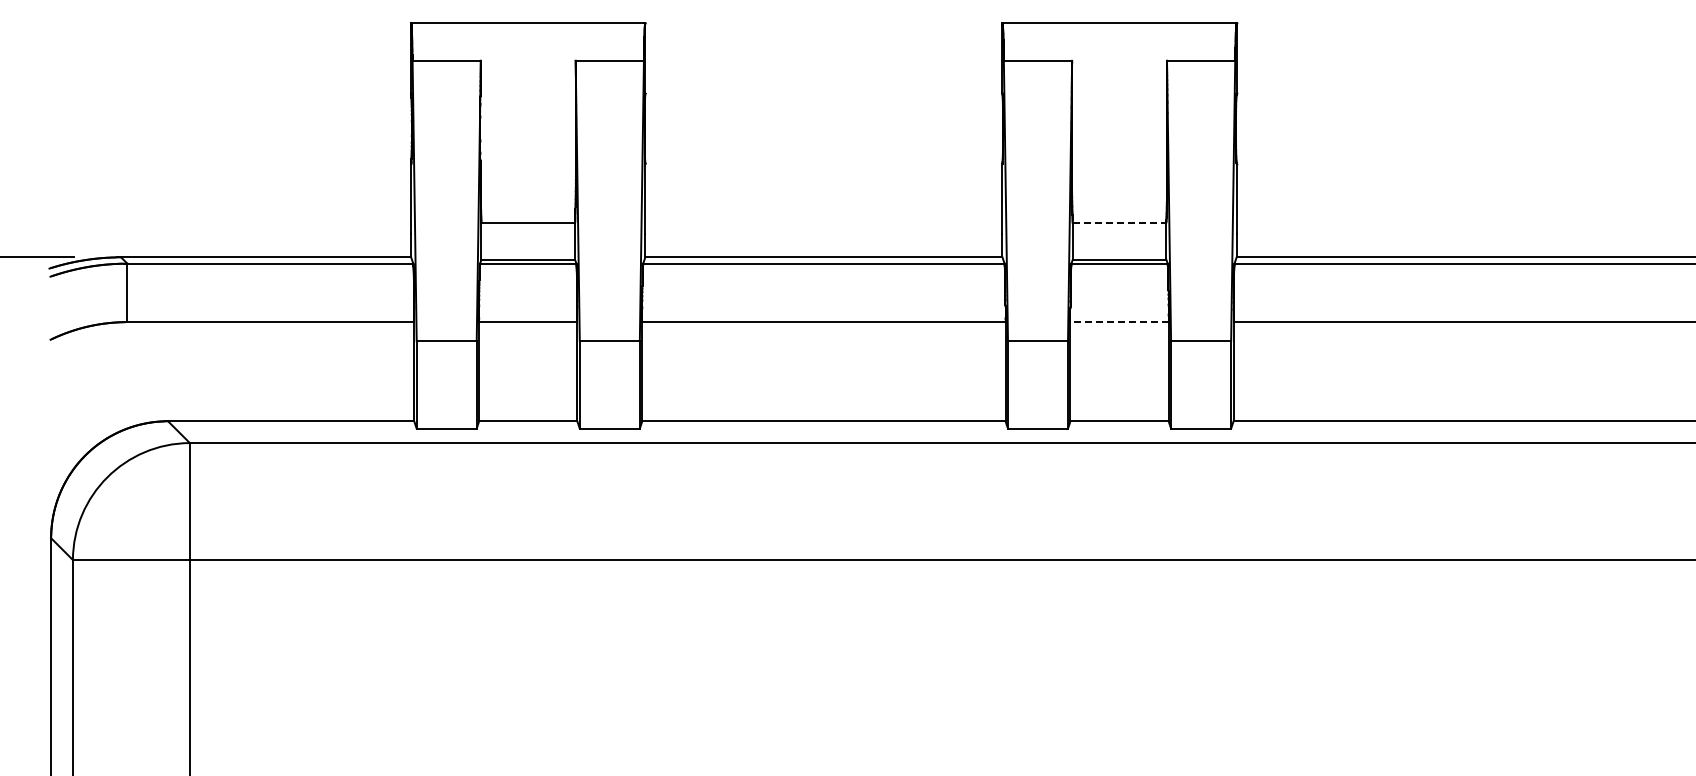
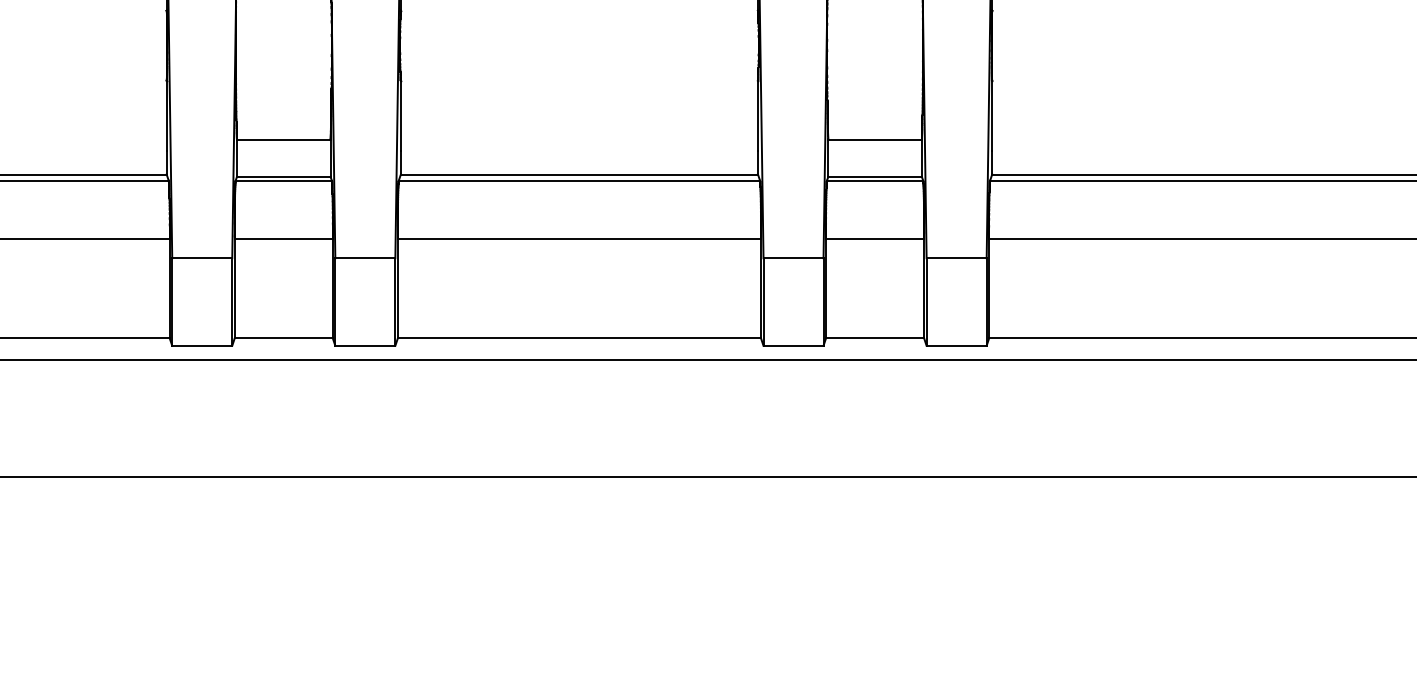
line: (1119, 222) -> (875, 139), dashed -> solid
line: (1119, 322) -> (875, 239), dashed -> solid

